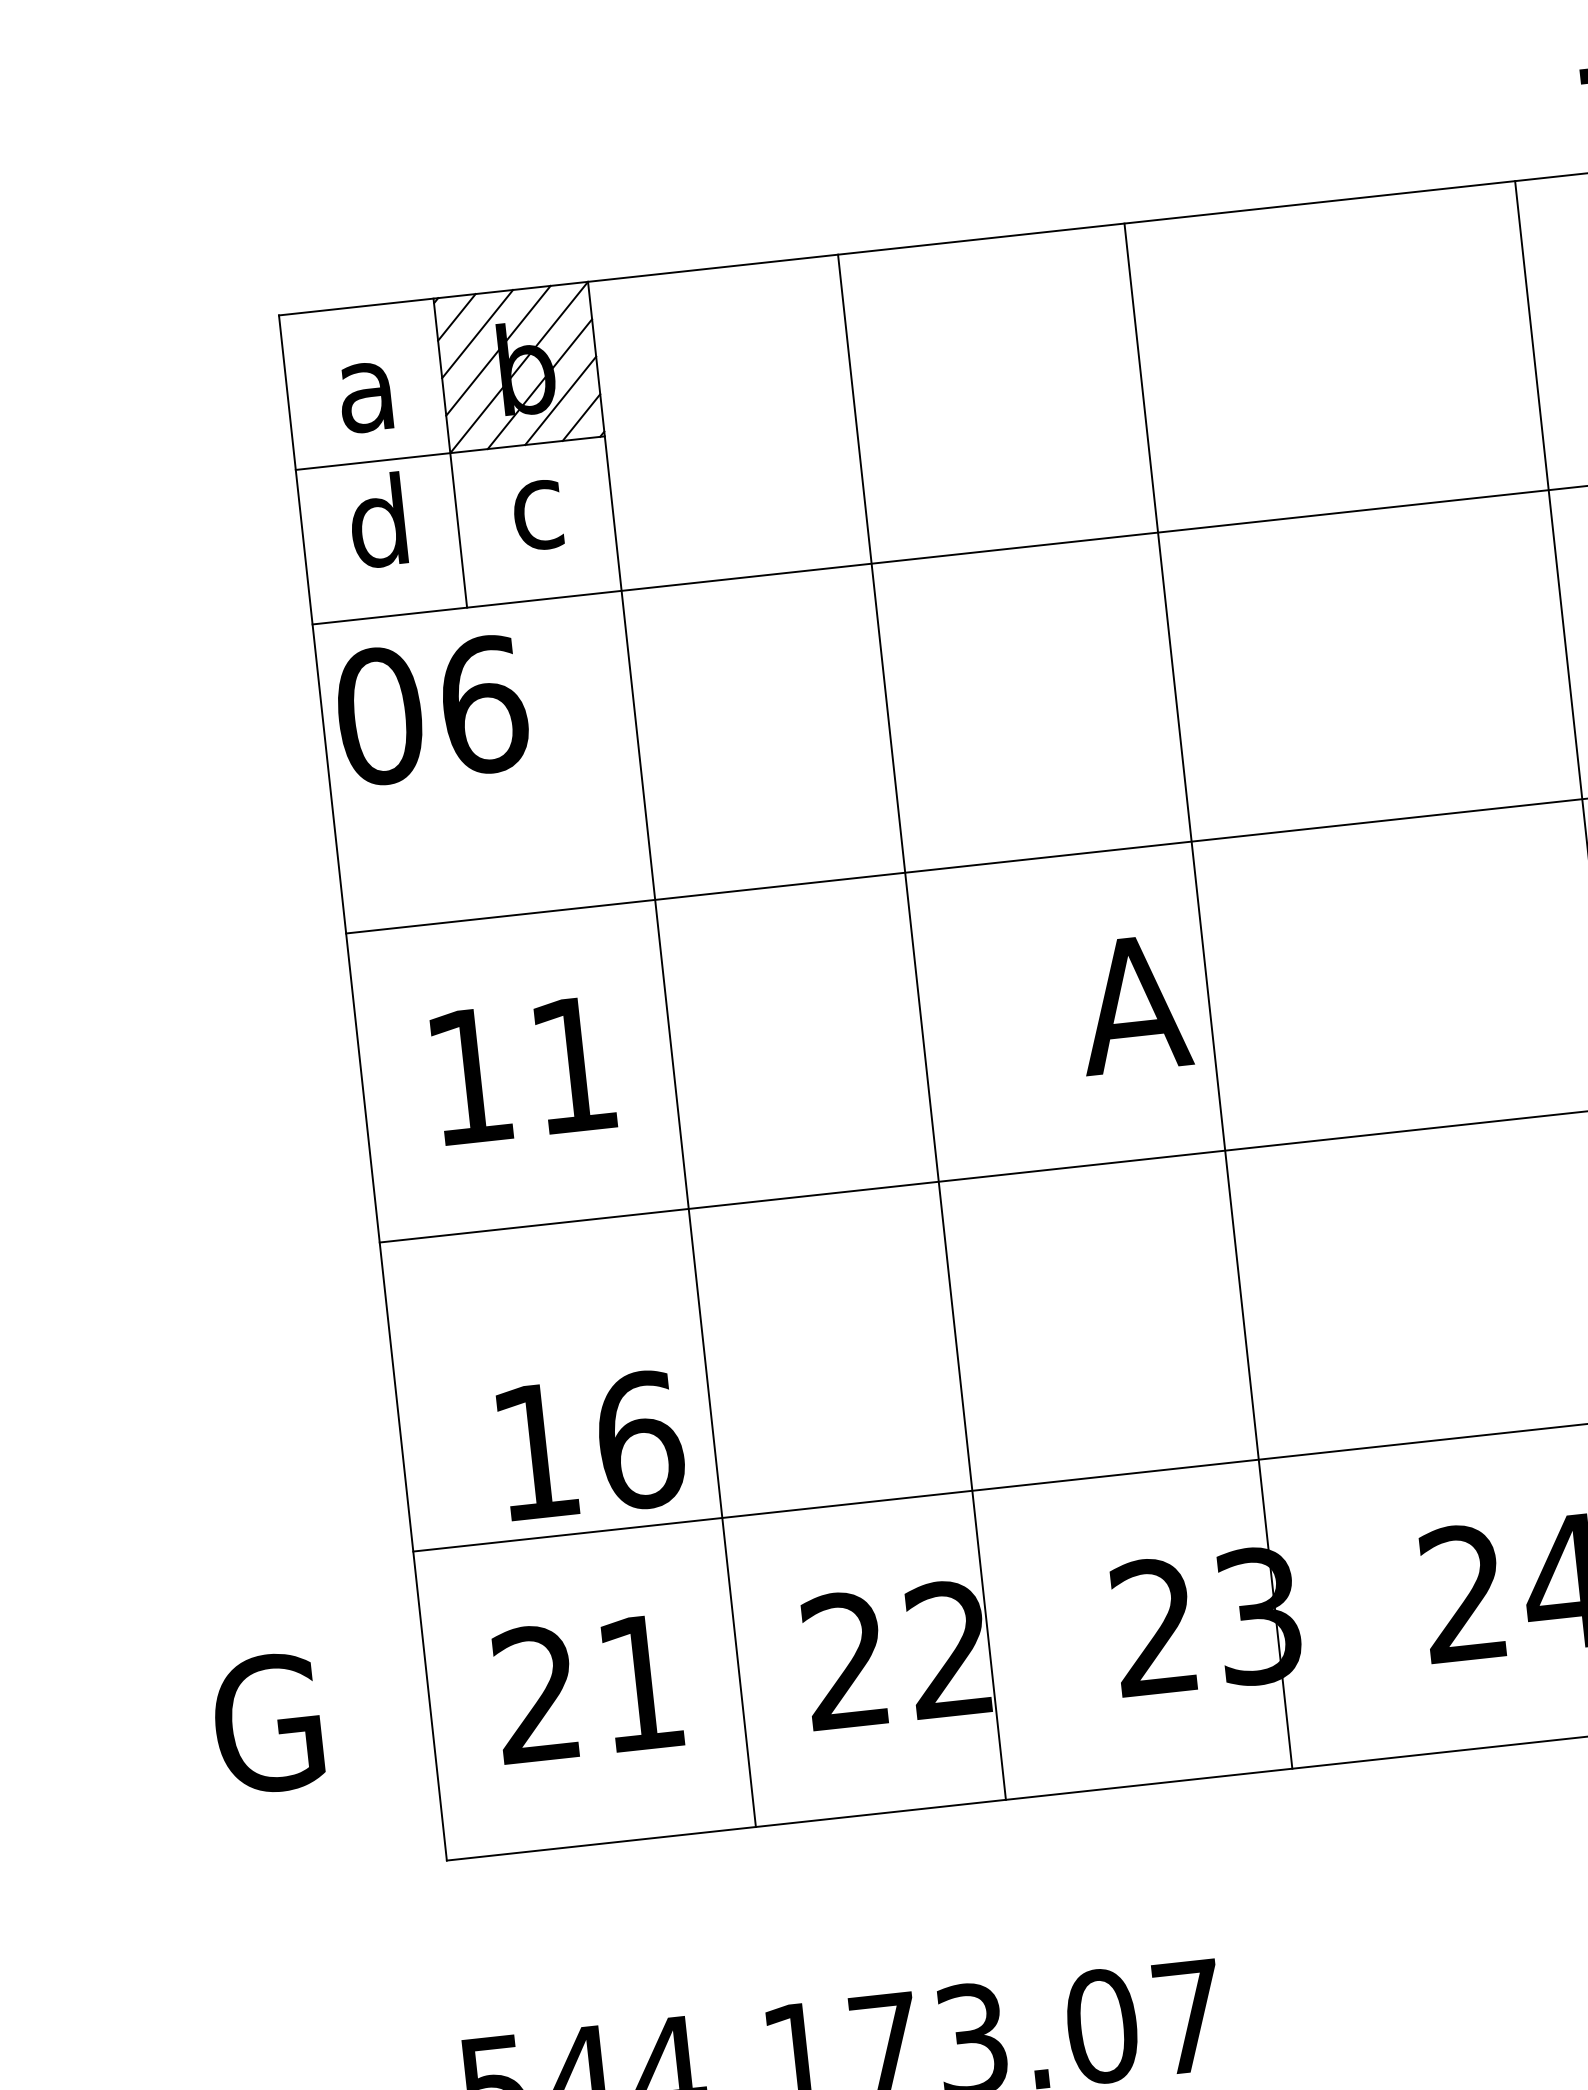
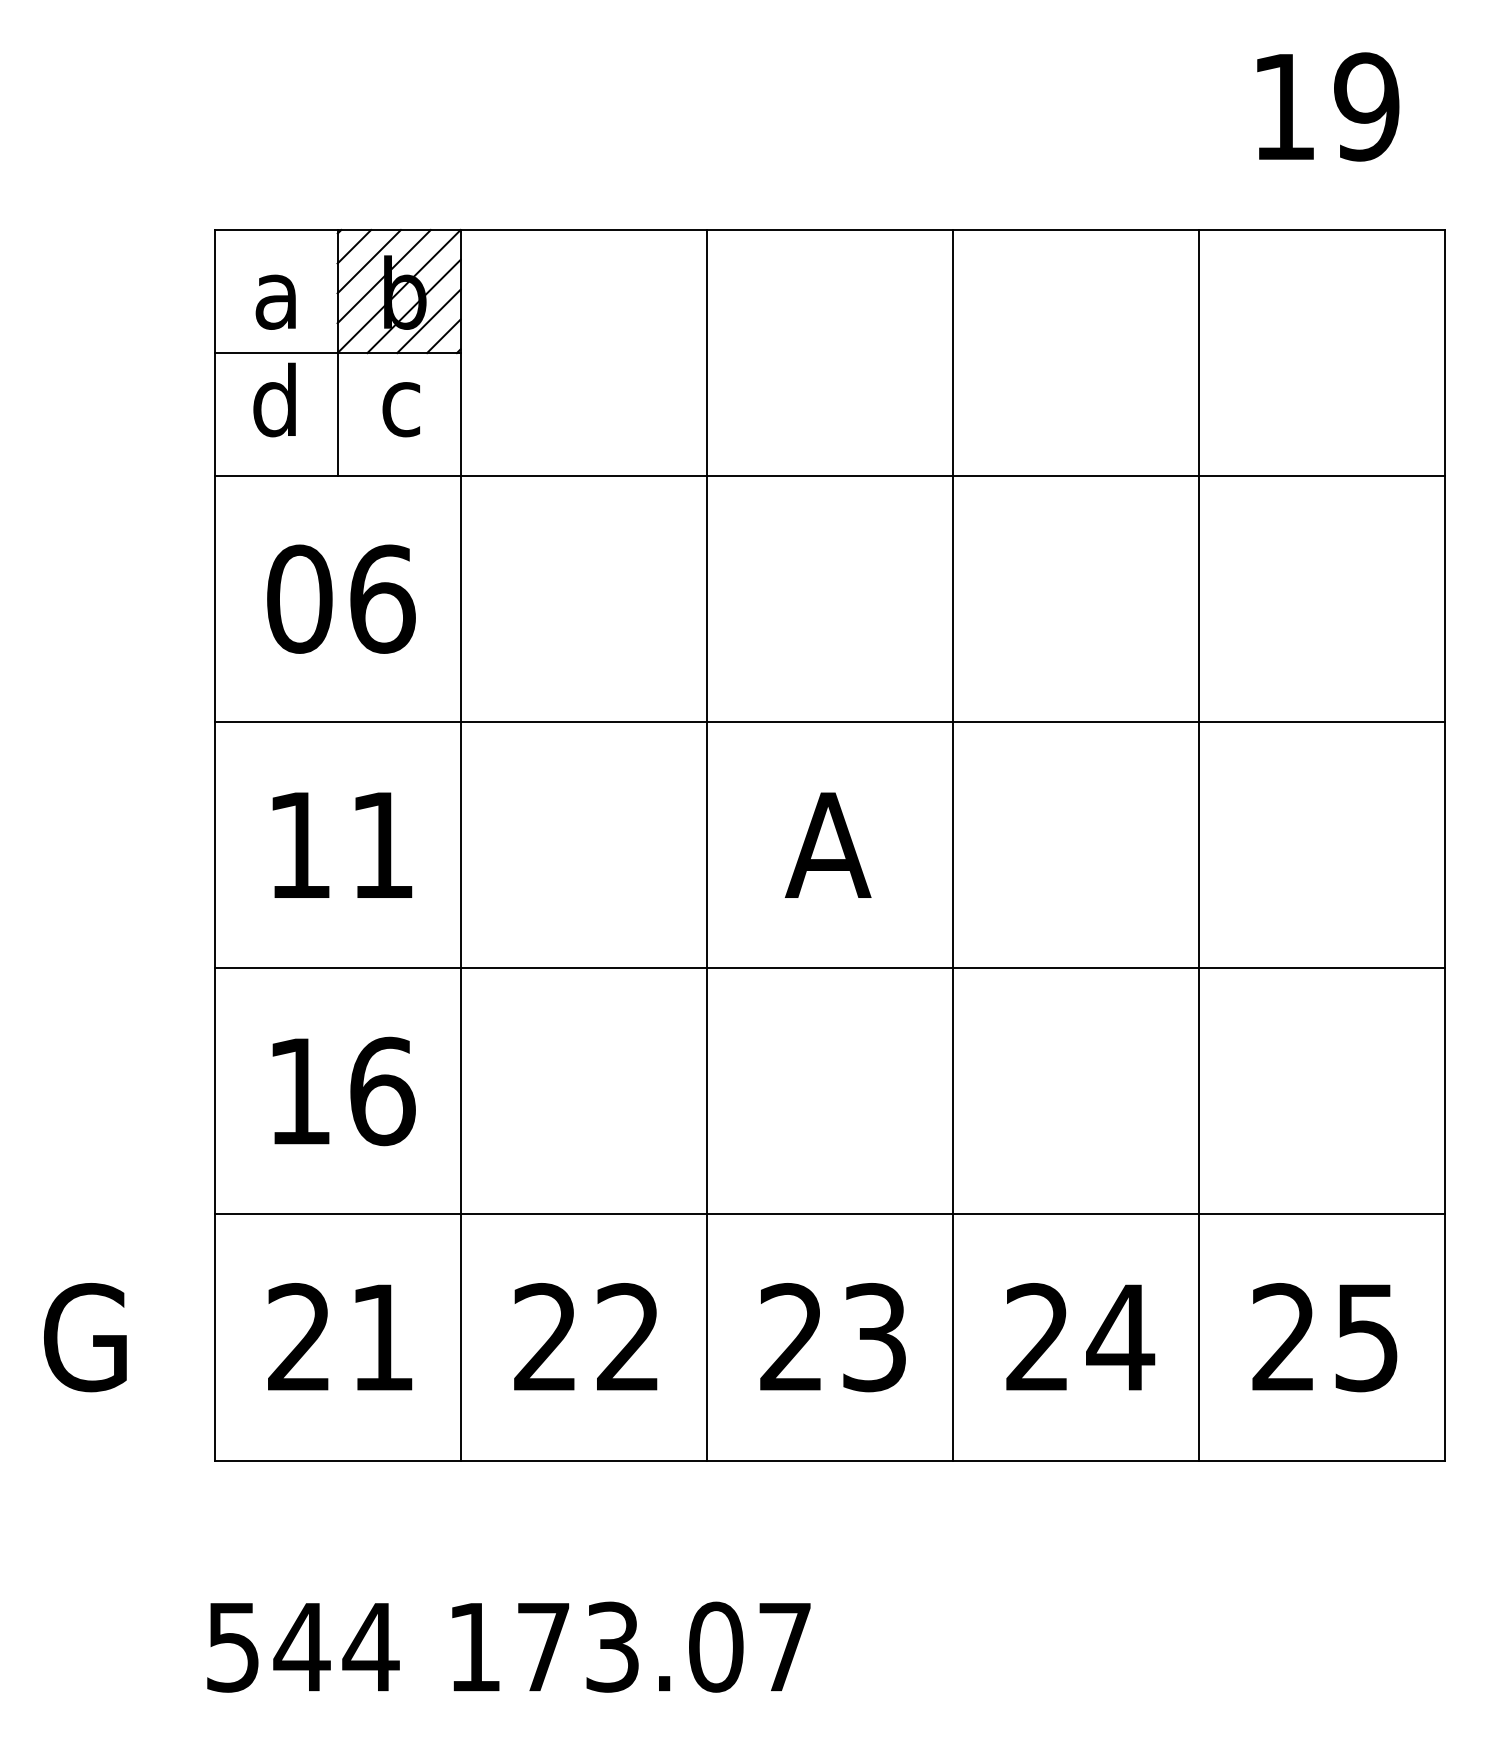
text: (432, 709) -> (341, 598), moved
line: (1207, 996) -> (952, 845), moved
line: (921, 1027) -> (706, 845), moved
text: (591, 1445) -> (343, 1091), moved

